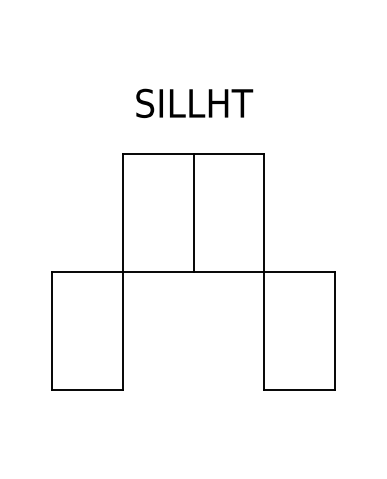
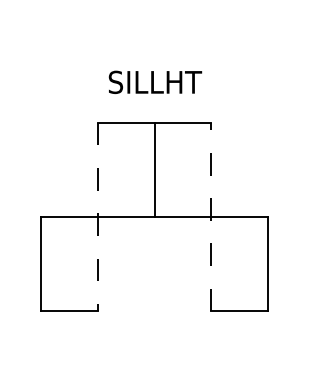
line: (264, 271) -> (211, 216), solid -> dashed
line: (122, 272) -> (97, 217), solid -> dashed

